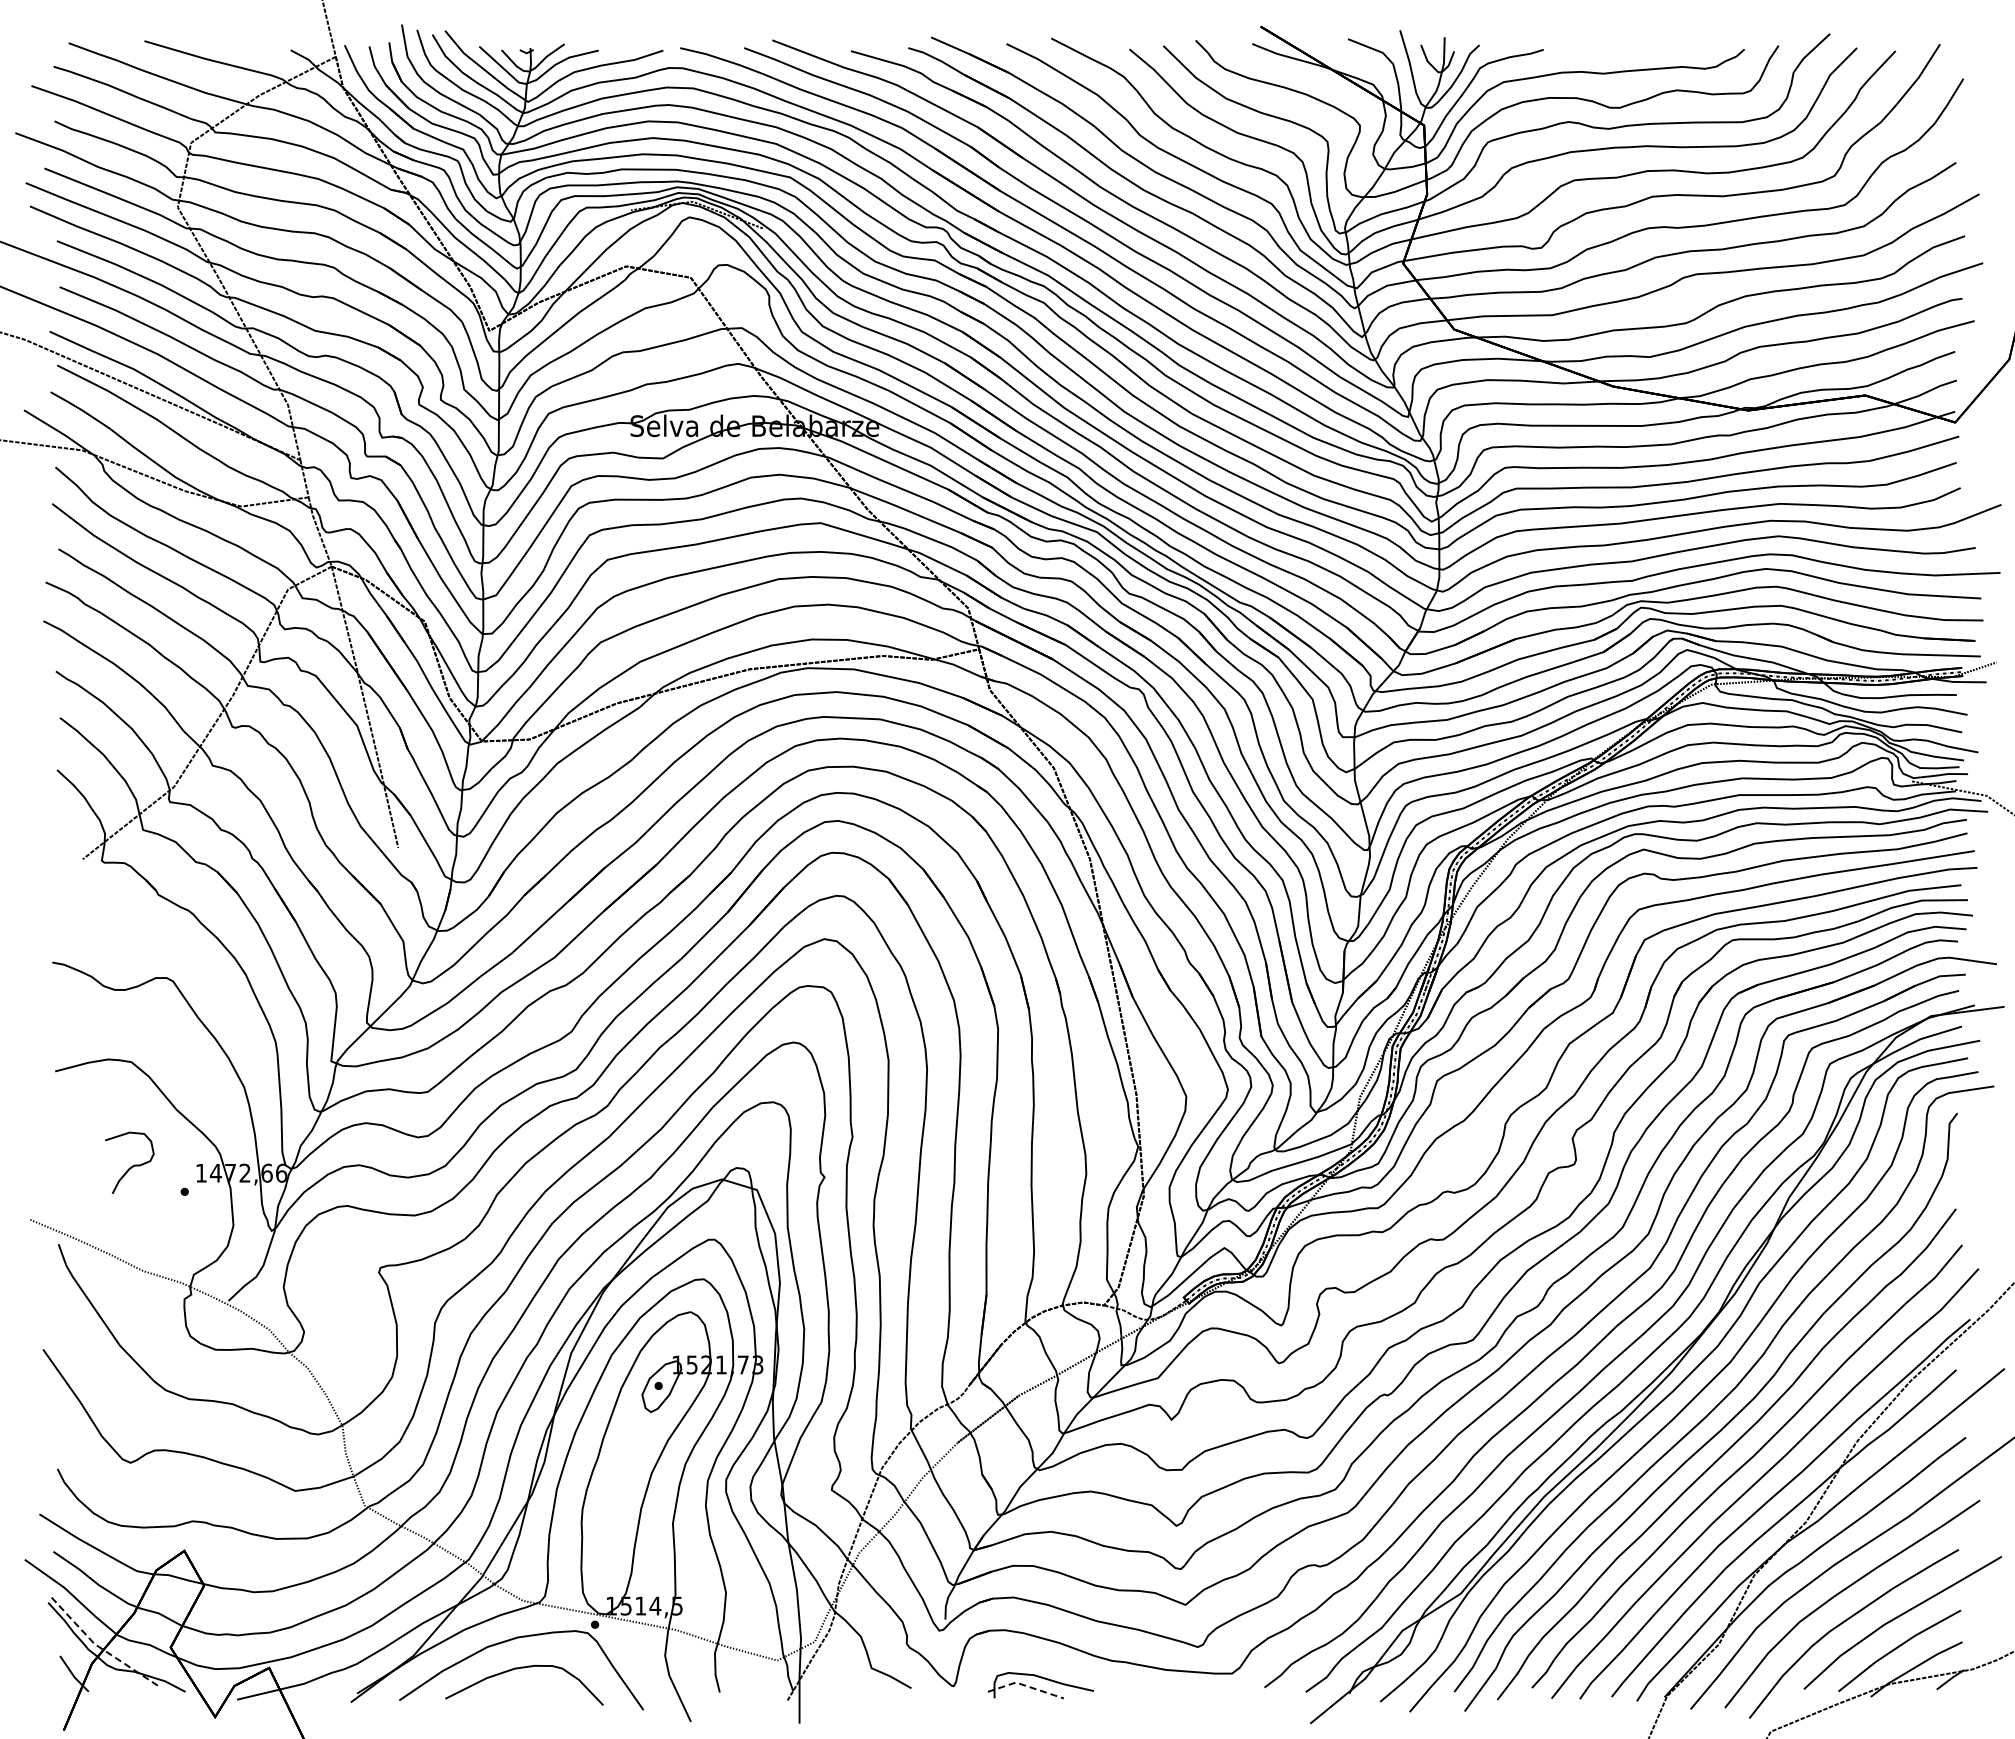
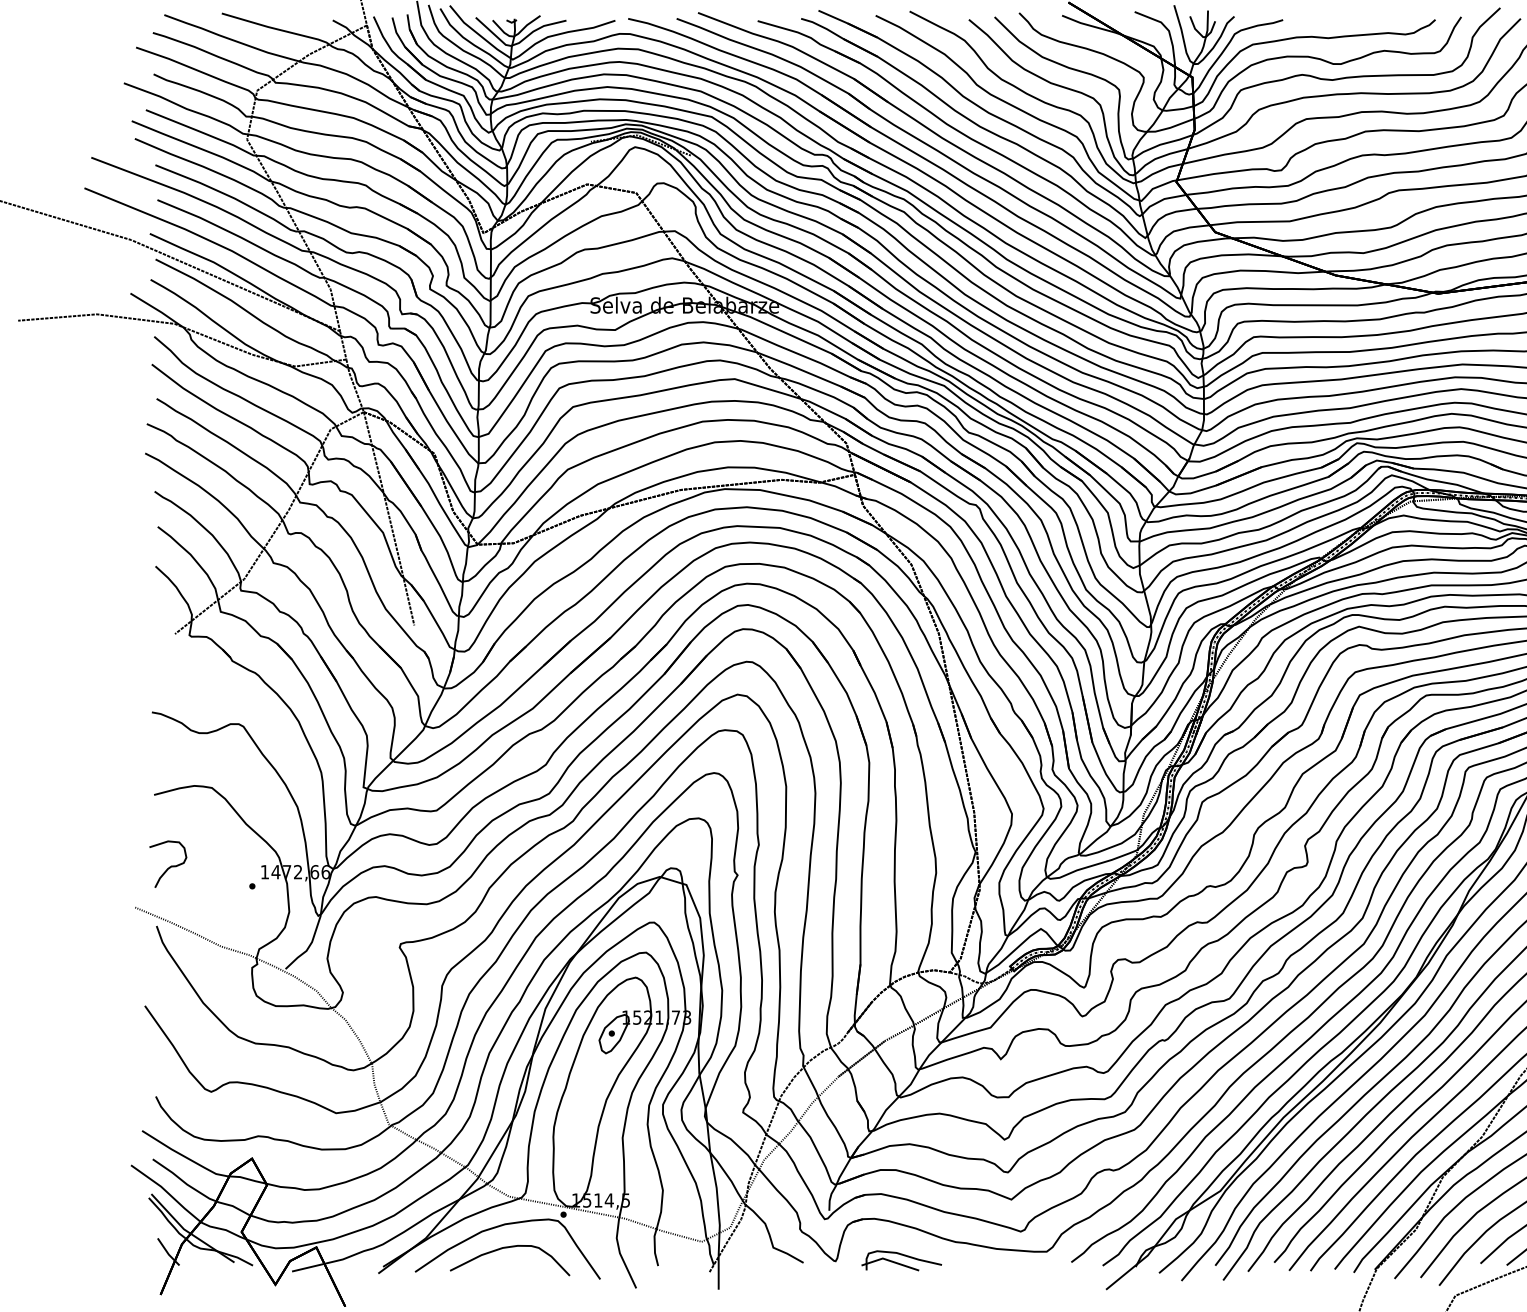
curve: (132, 1165) -> (170, 866), moved
line: (101, 1648) -> (189, 1232), dashed -> solid
line: (1025, 1685) -> (890, 1260), dashed -> solid

